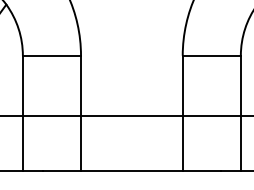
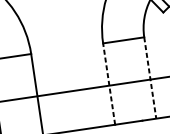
line: (182, 113) -> (109, 84), solid -> dashed
line: (240, 113) -> (150, 78), solid -> dashed

